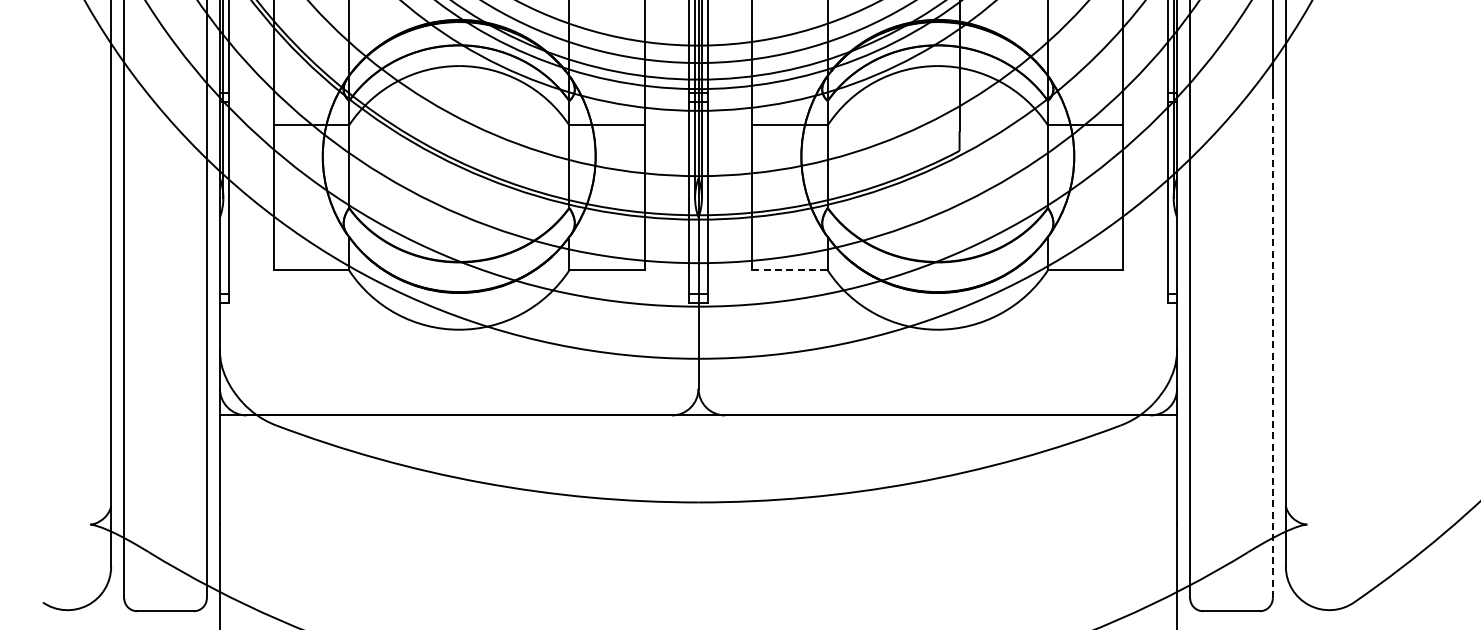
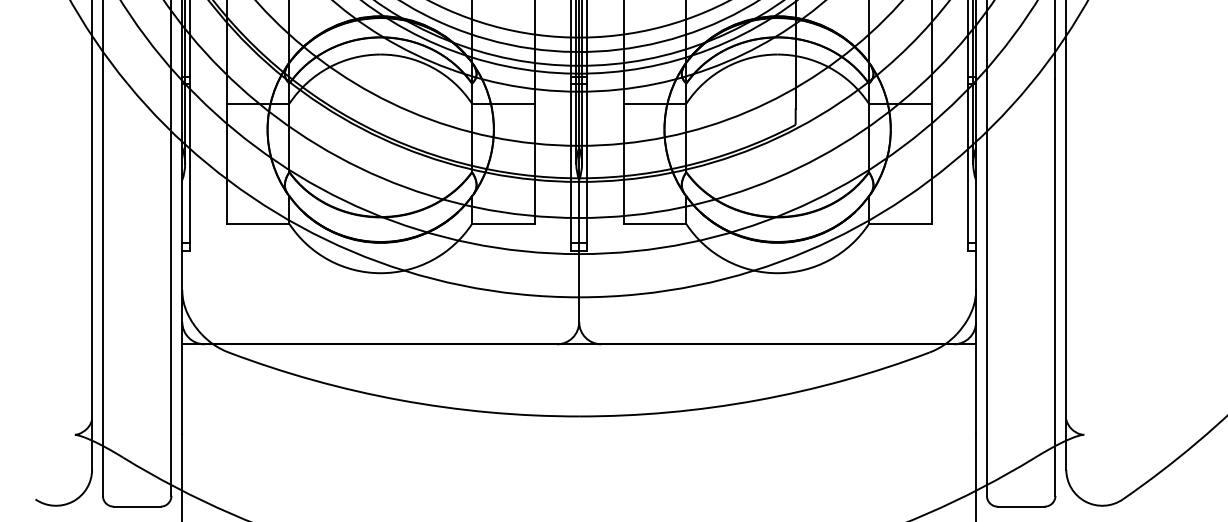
line: (790, 270) -> (655, 224), dashed -> solid
line: (1272, 346) -> (1055, 287), dashed -> solid

